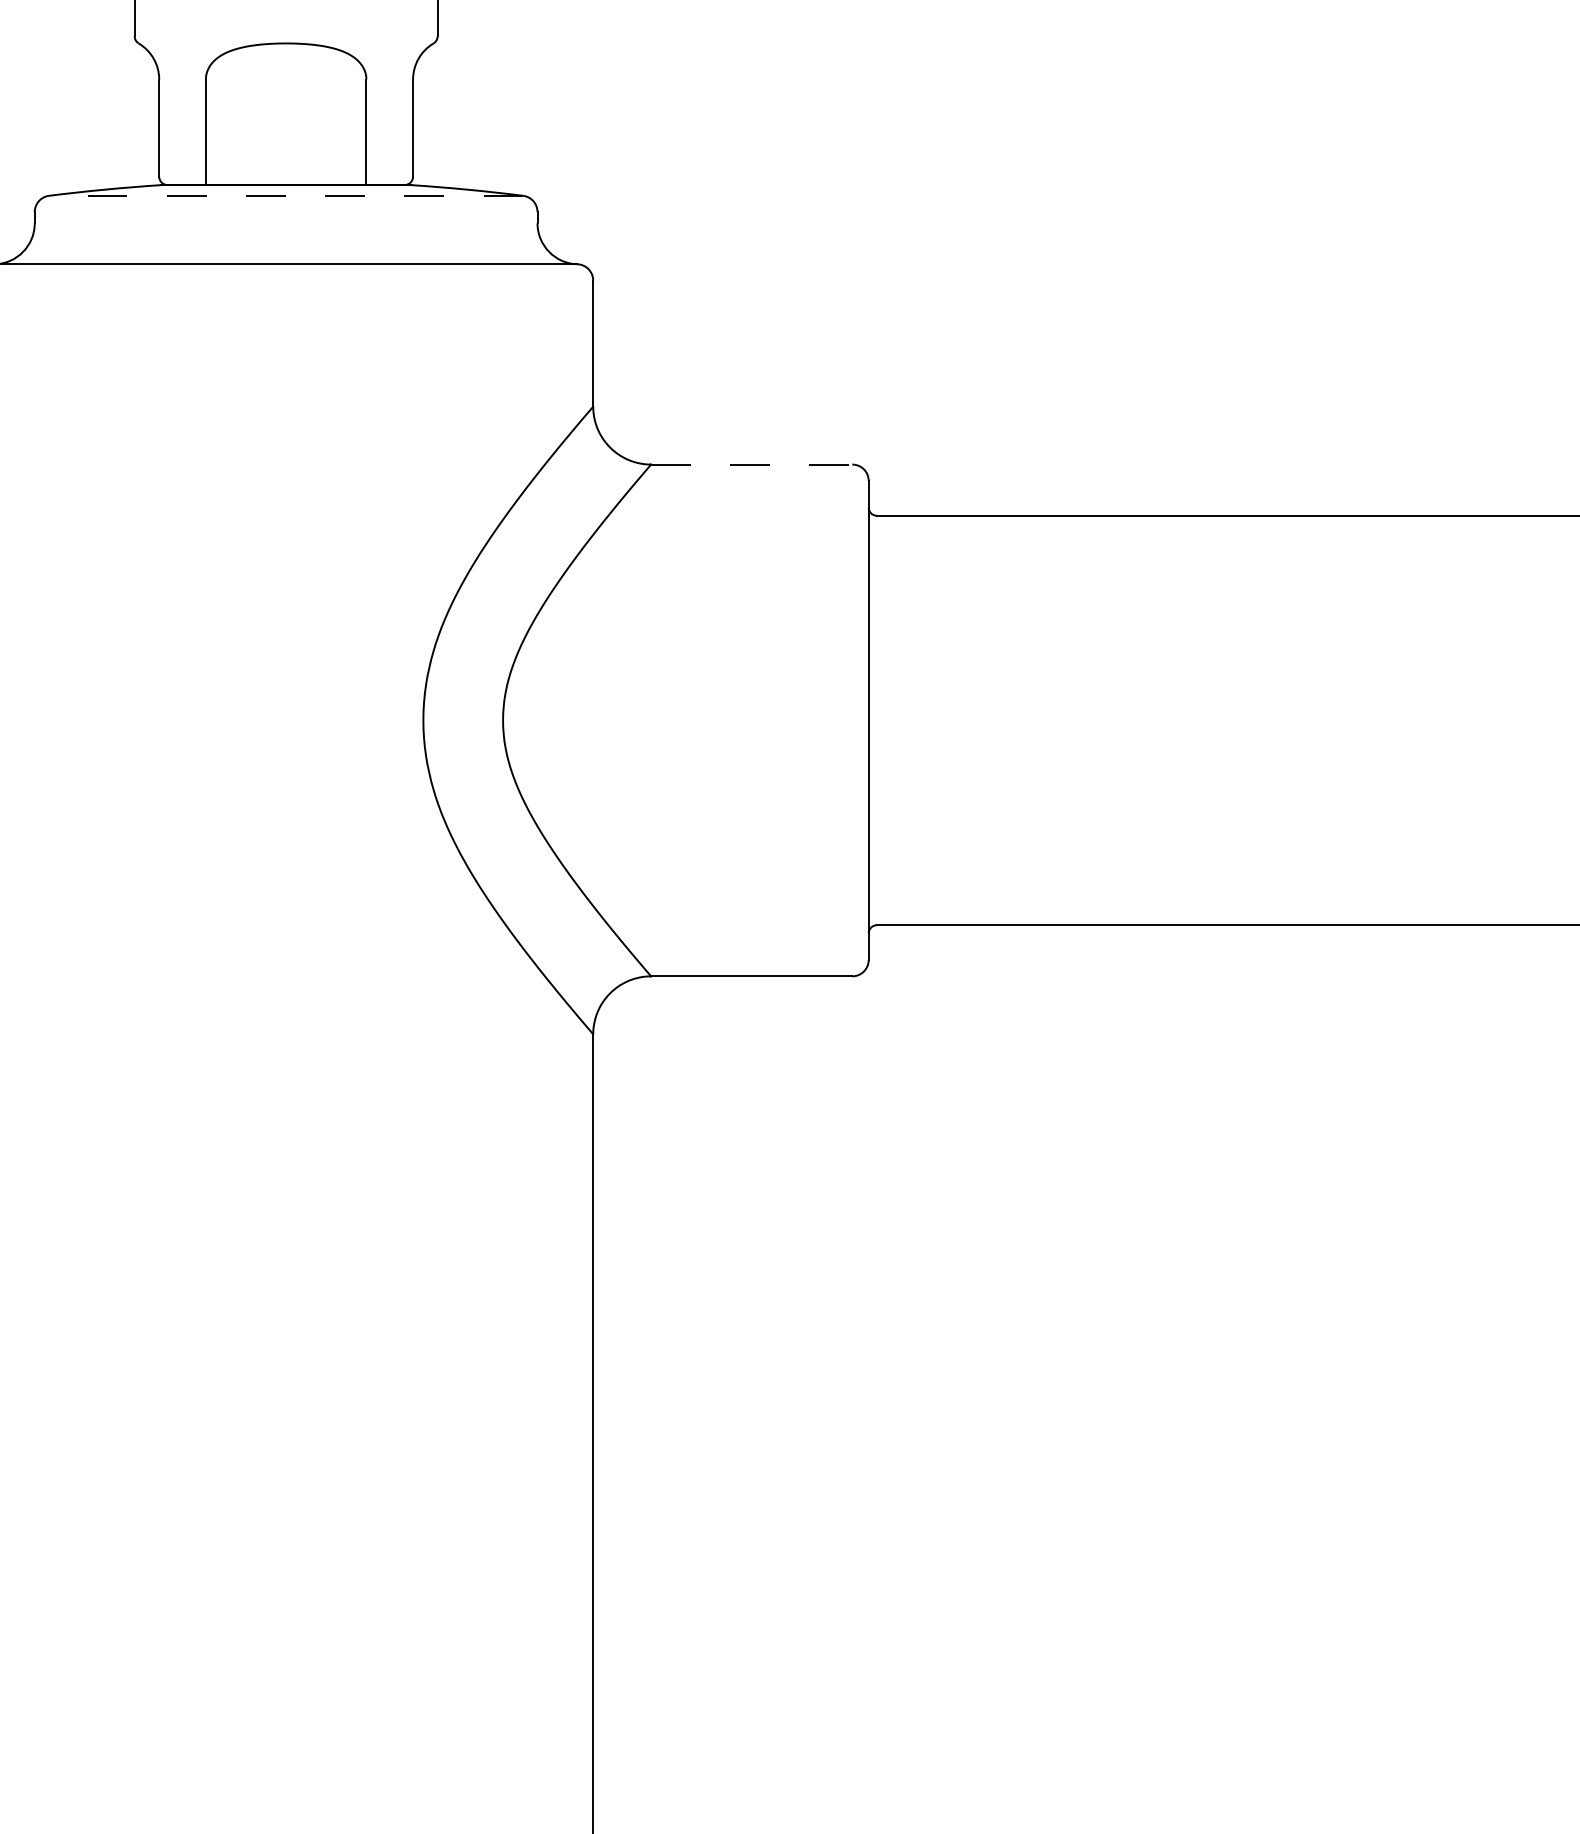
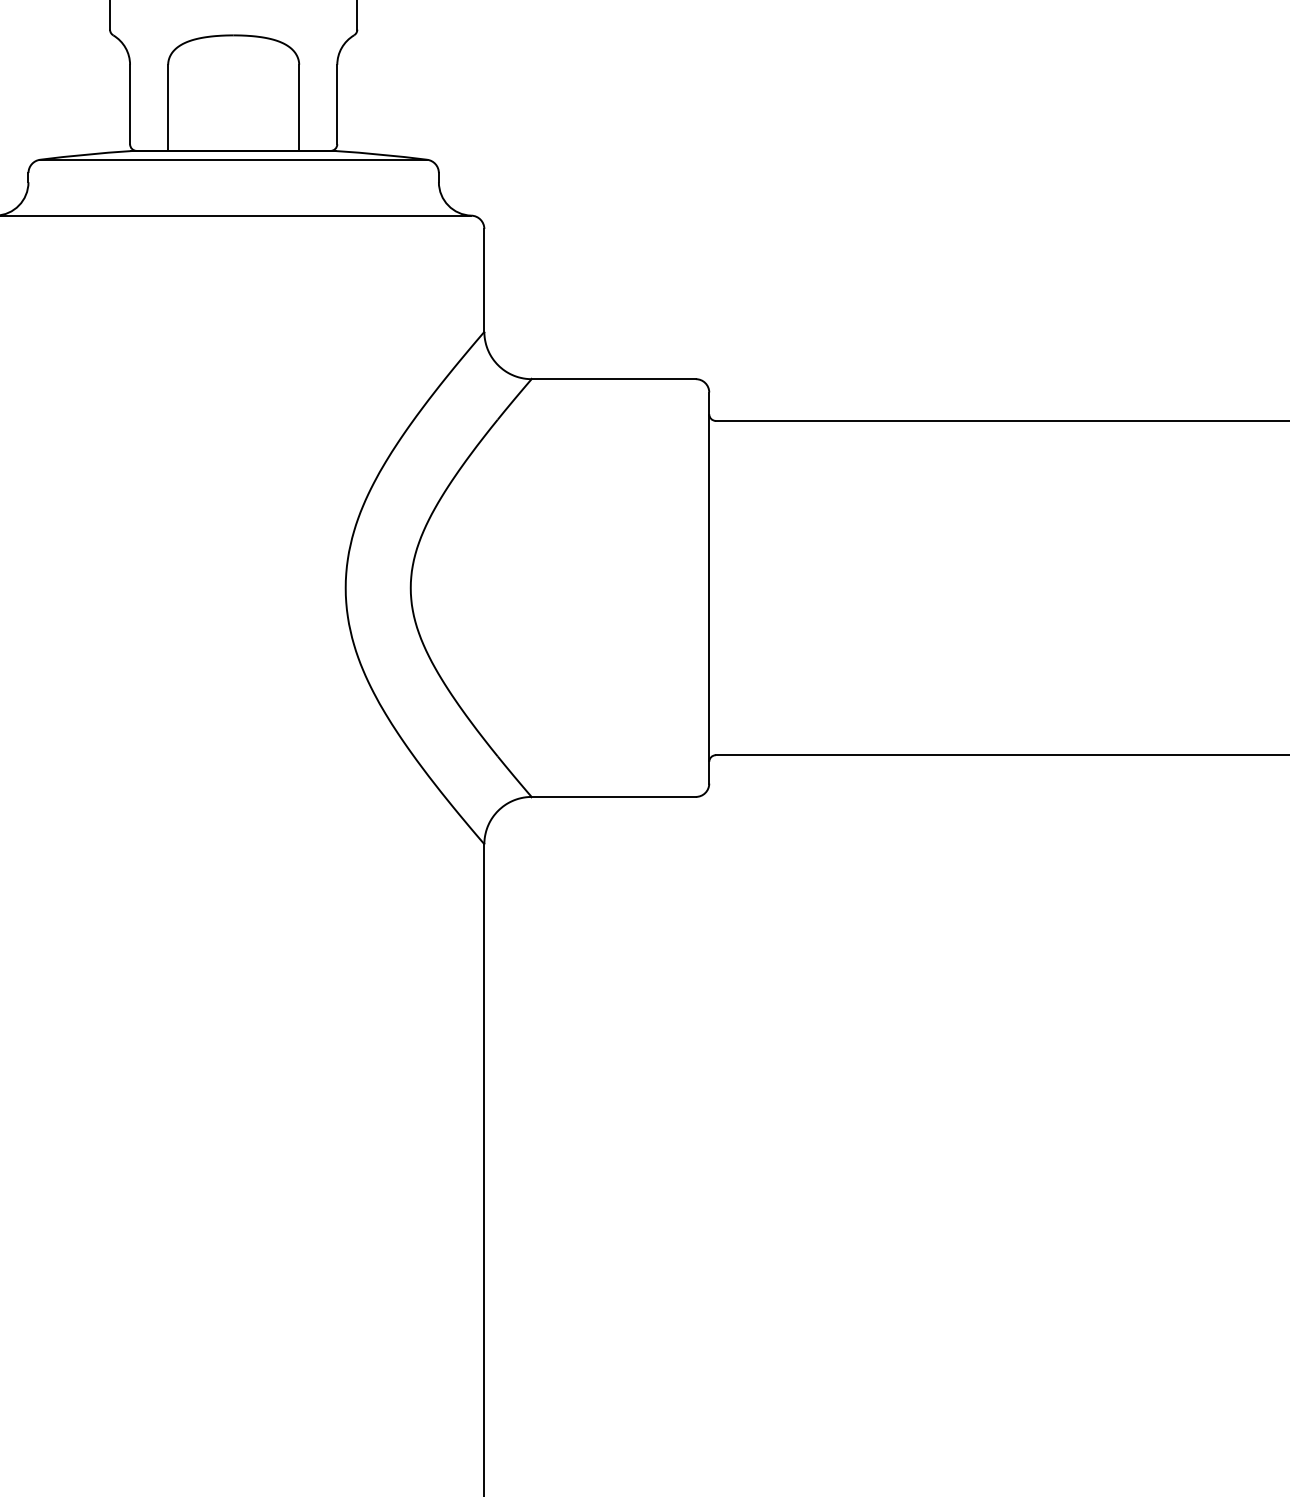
line: (285, 195) -> (233, 159), dashed -> solid
line: (752, 464) -> (614, 379), dashed -> solid

